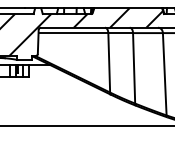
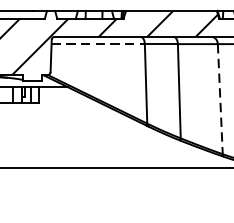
line: (73, 33) -> (98, 44), solid -> dashed
line: (164, 74) -> (219, 99), solid -> dashed

